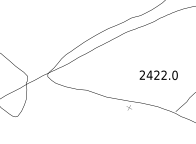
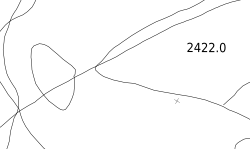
text: (158, 75) -> (206, 47), moved

